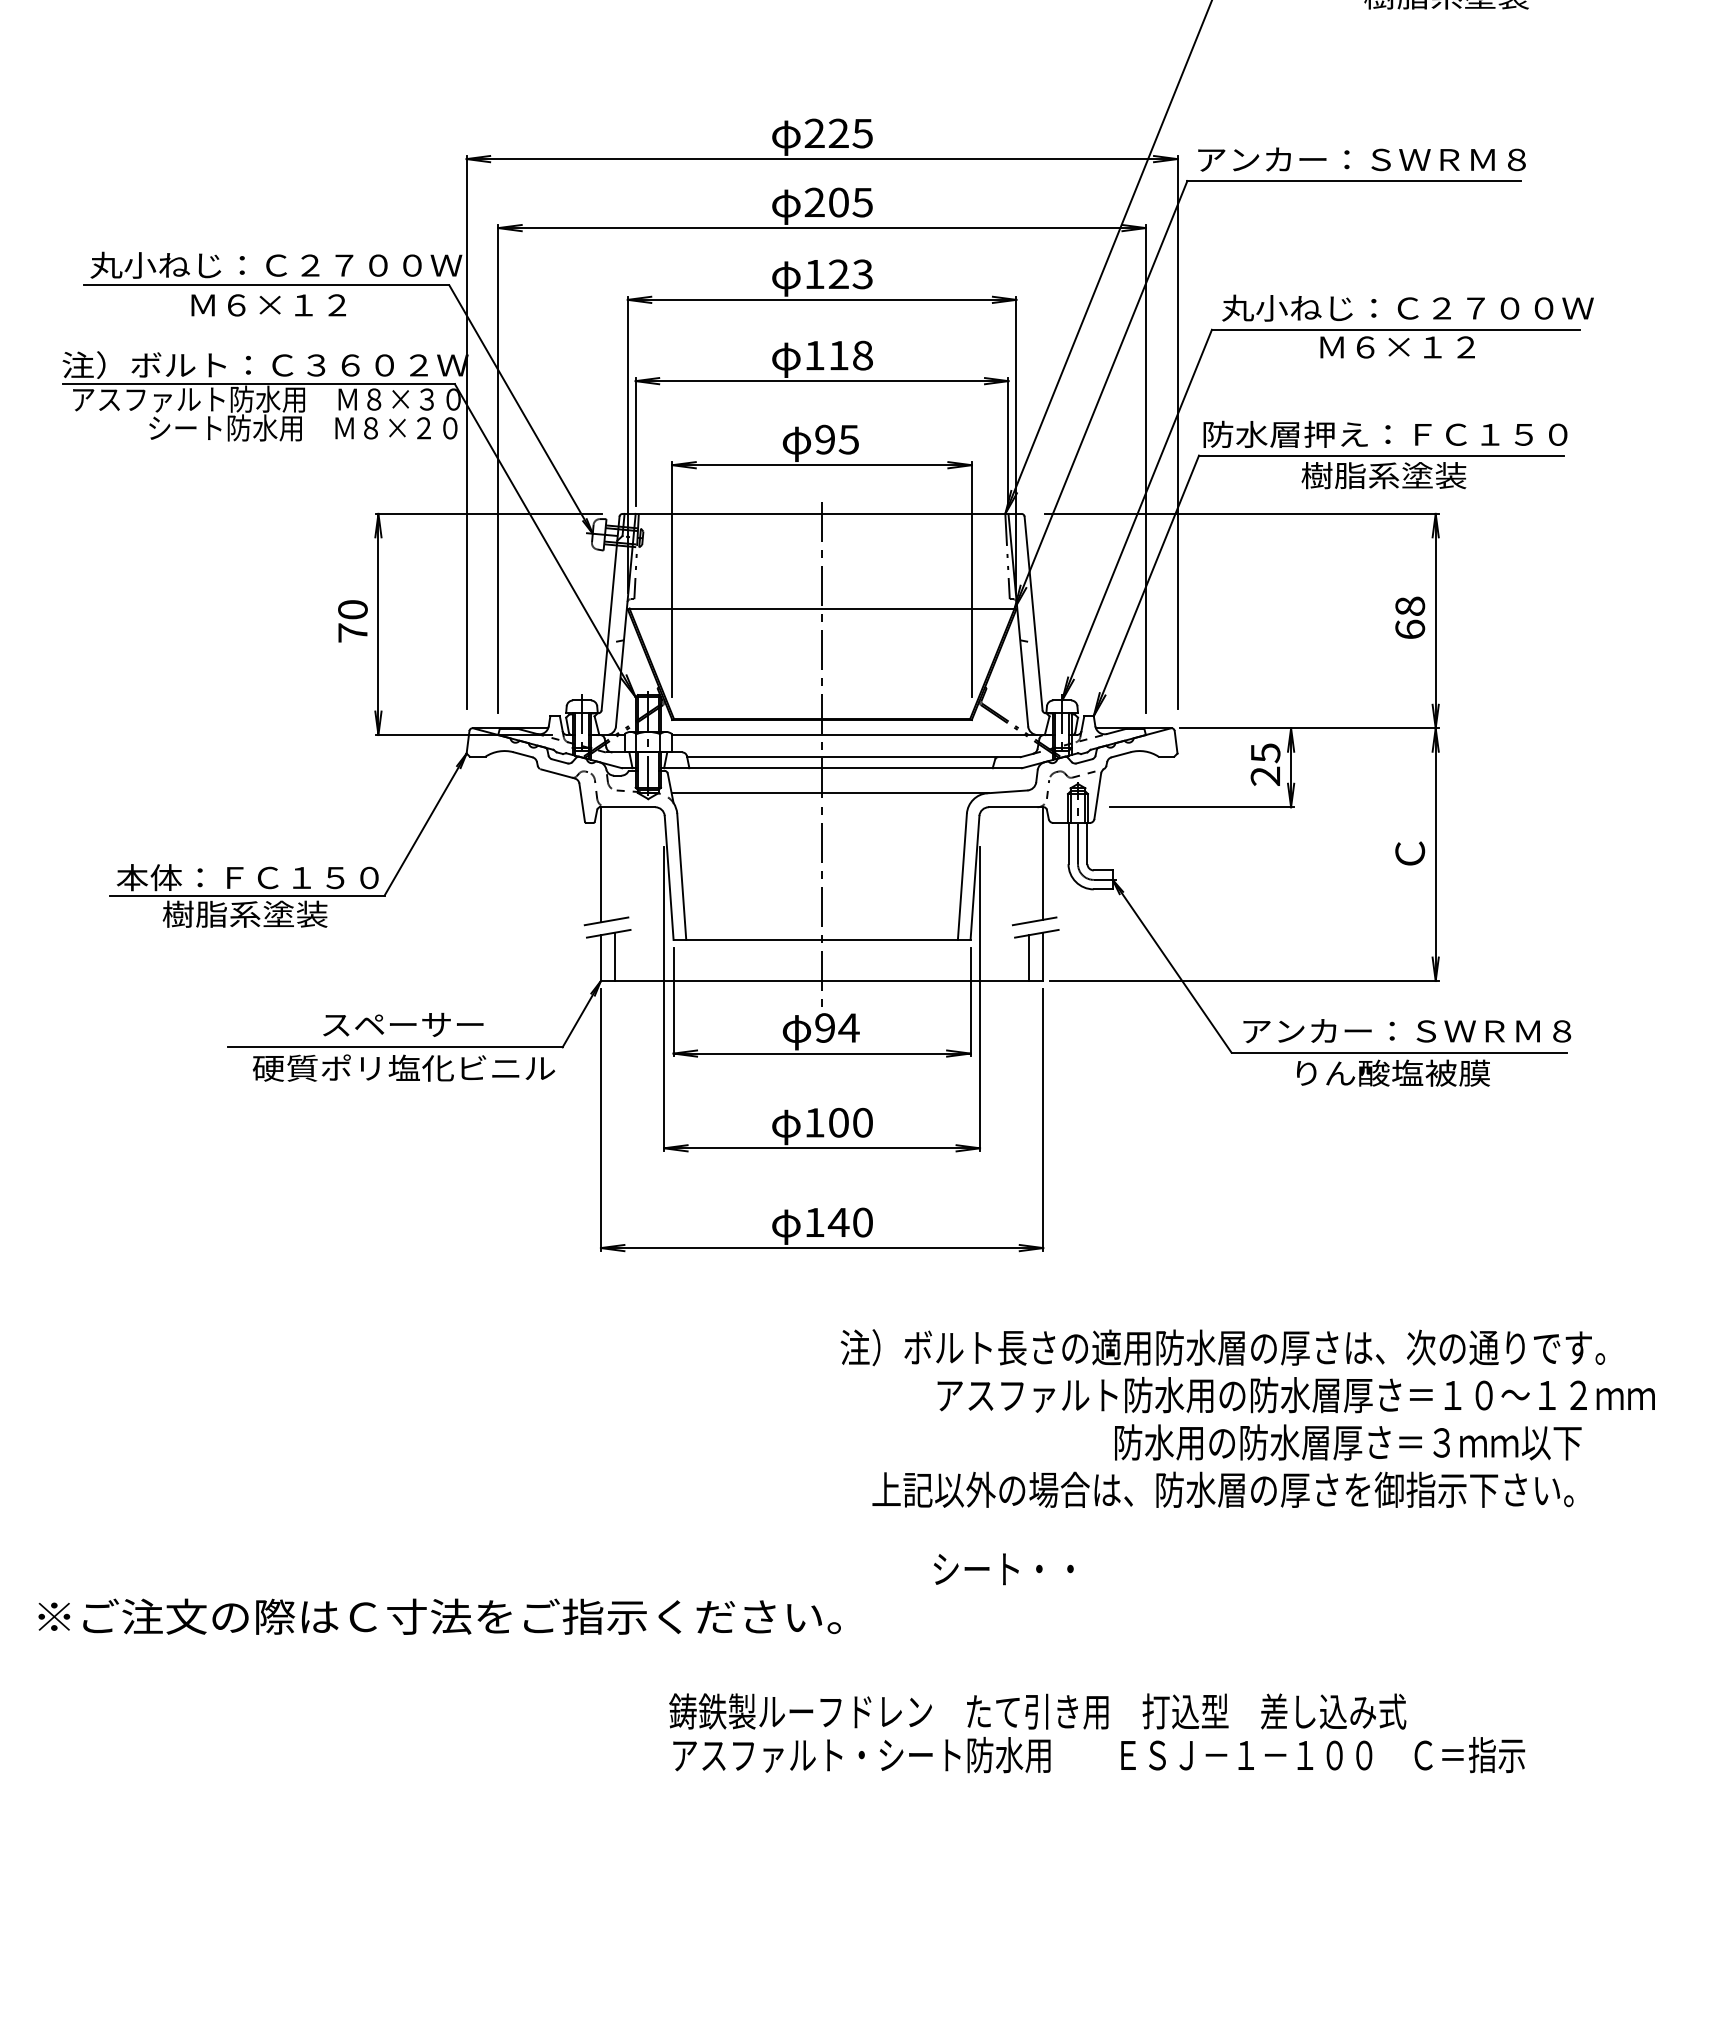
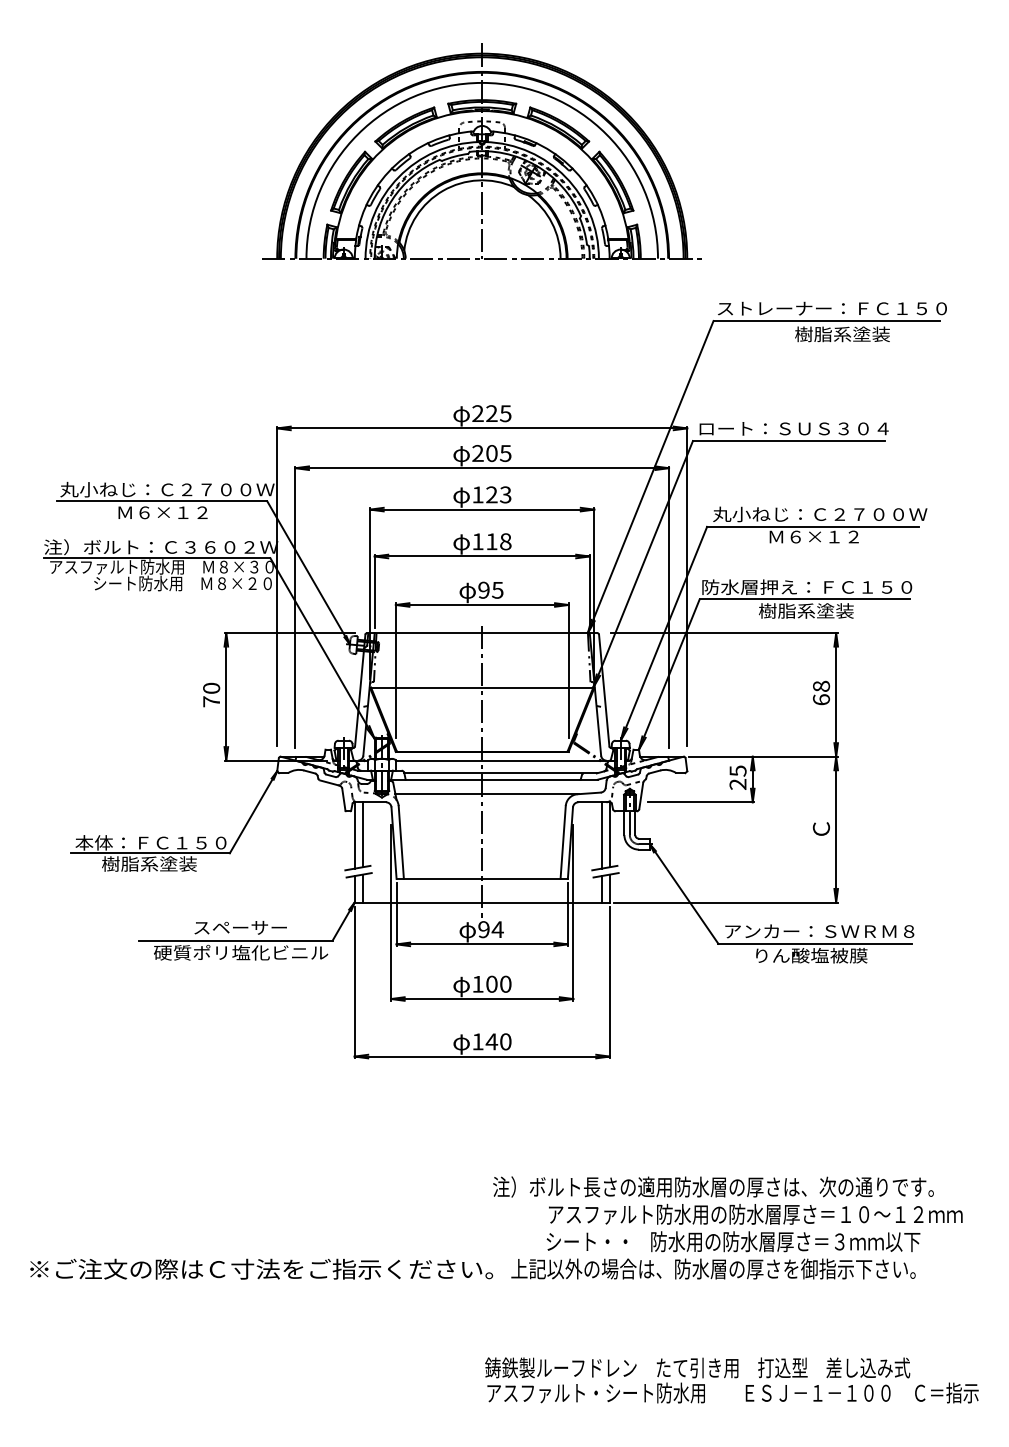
text: (1361, 159) -> (793, 428), アンカー：ＳＷＲＭ８ -> ロート：ＳＵＳ３０４
line: (614, 863) -> (362, 834), added
line: (1028, 864) -> (601, 835), added
text: (1247, 1417) -> (727, 1227), moved
text: (1096, 1733) -> (731, 1380), moved

